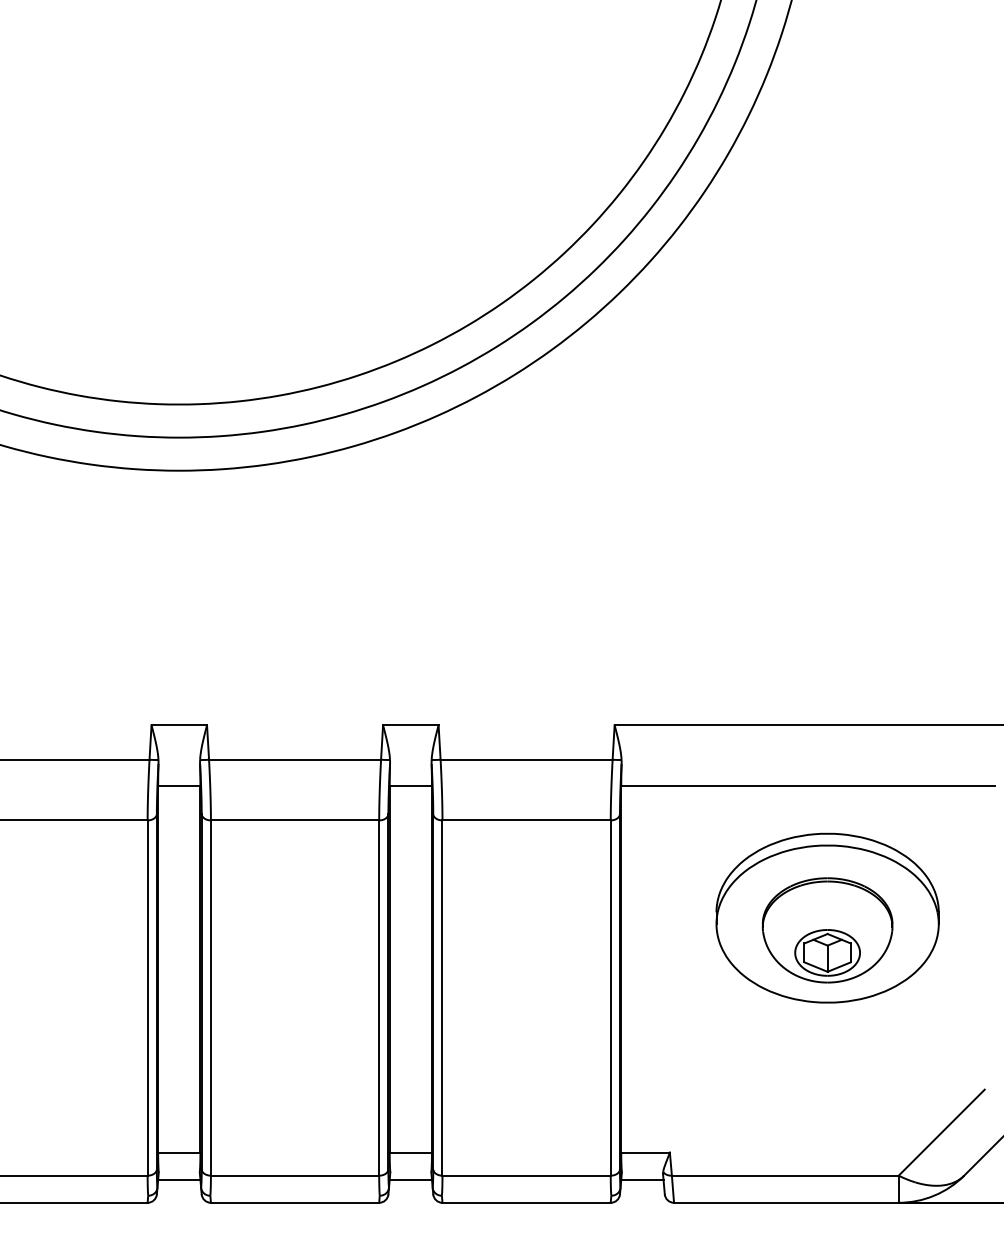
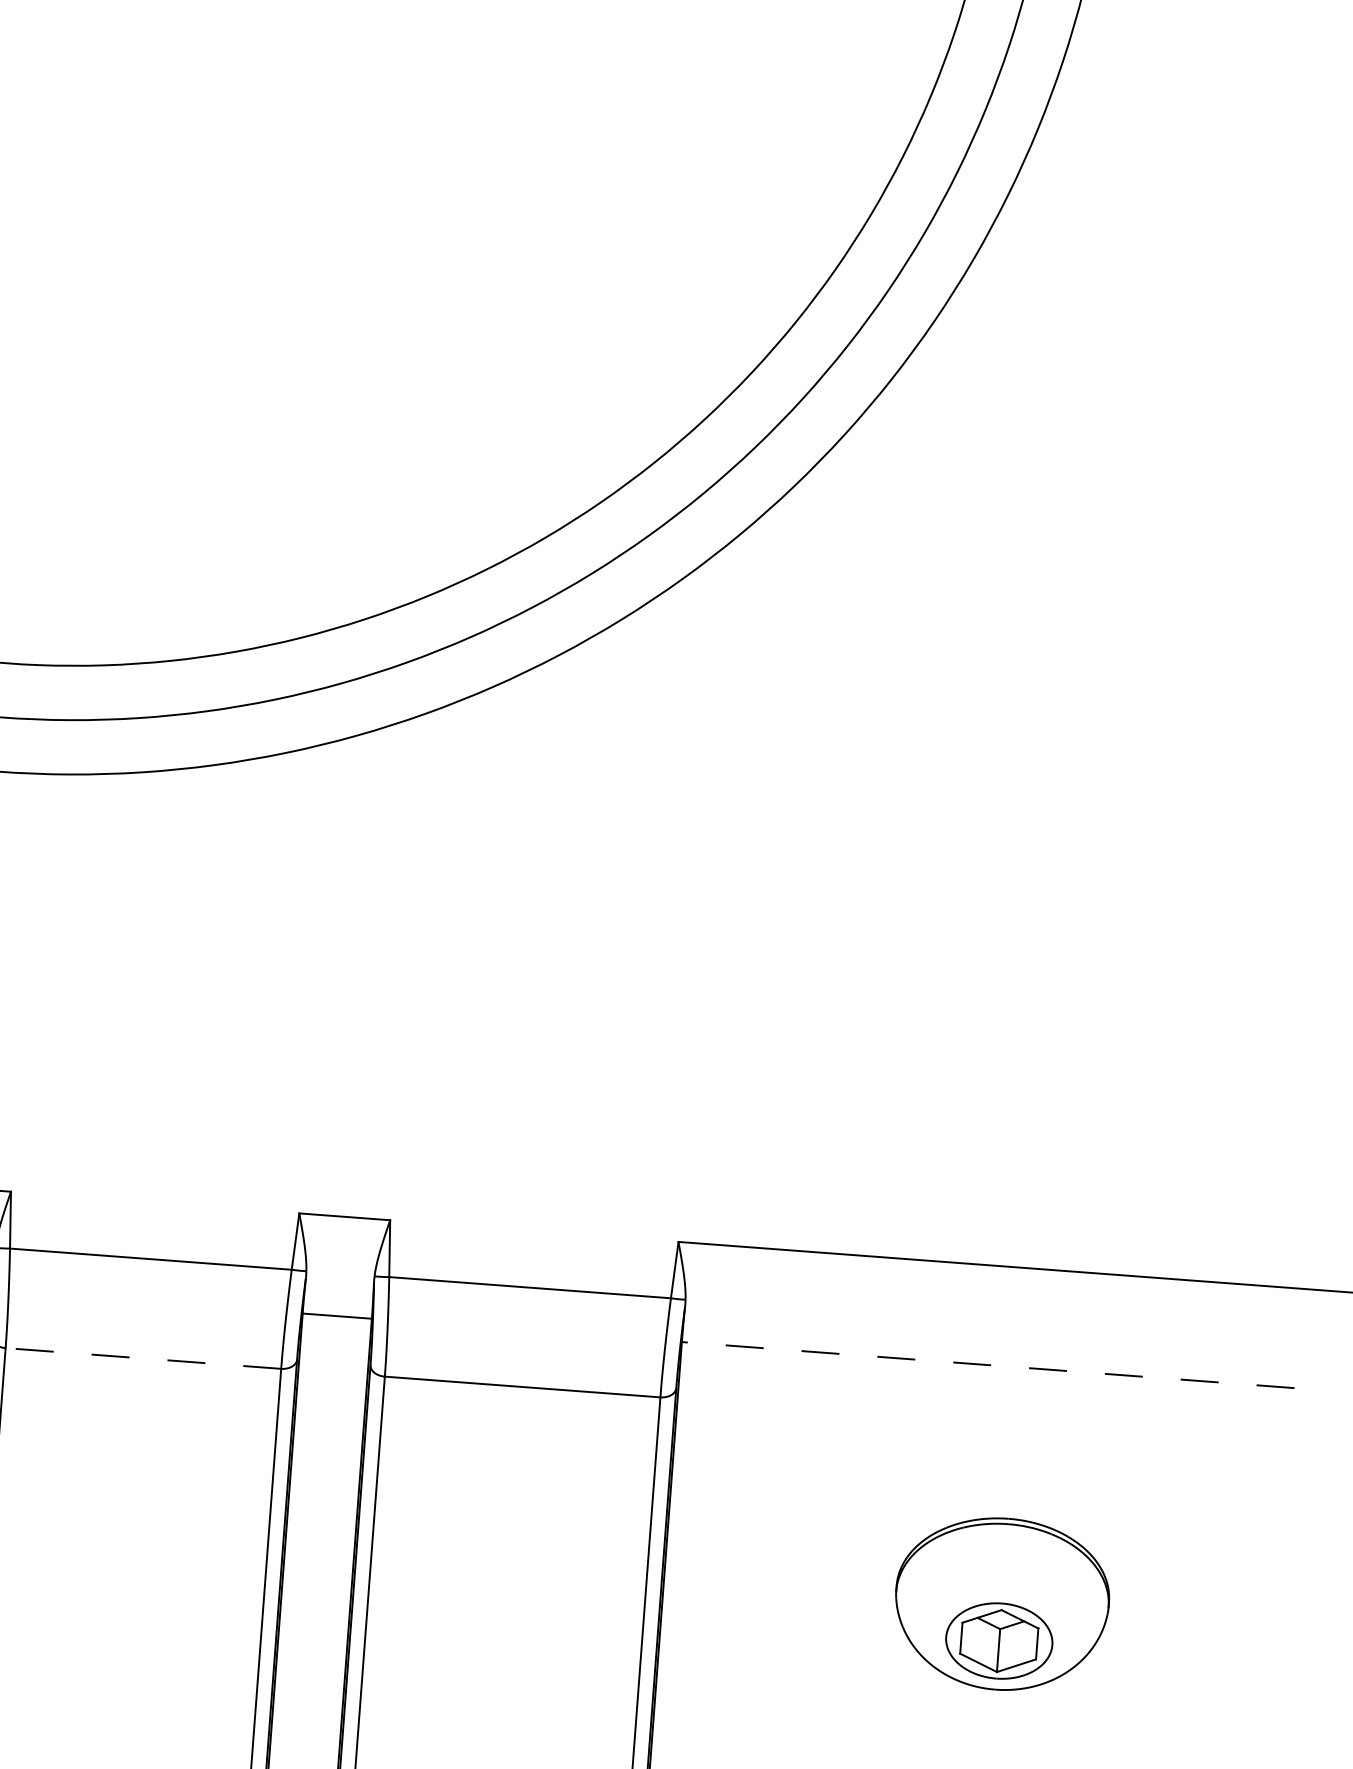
line: (807, 785) -> (986, 1364), solid -> dashed
line: (294, 820) -> (142, 1358), solid -> dashed
part: (827, 917) -> (1003, 1583), removed

